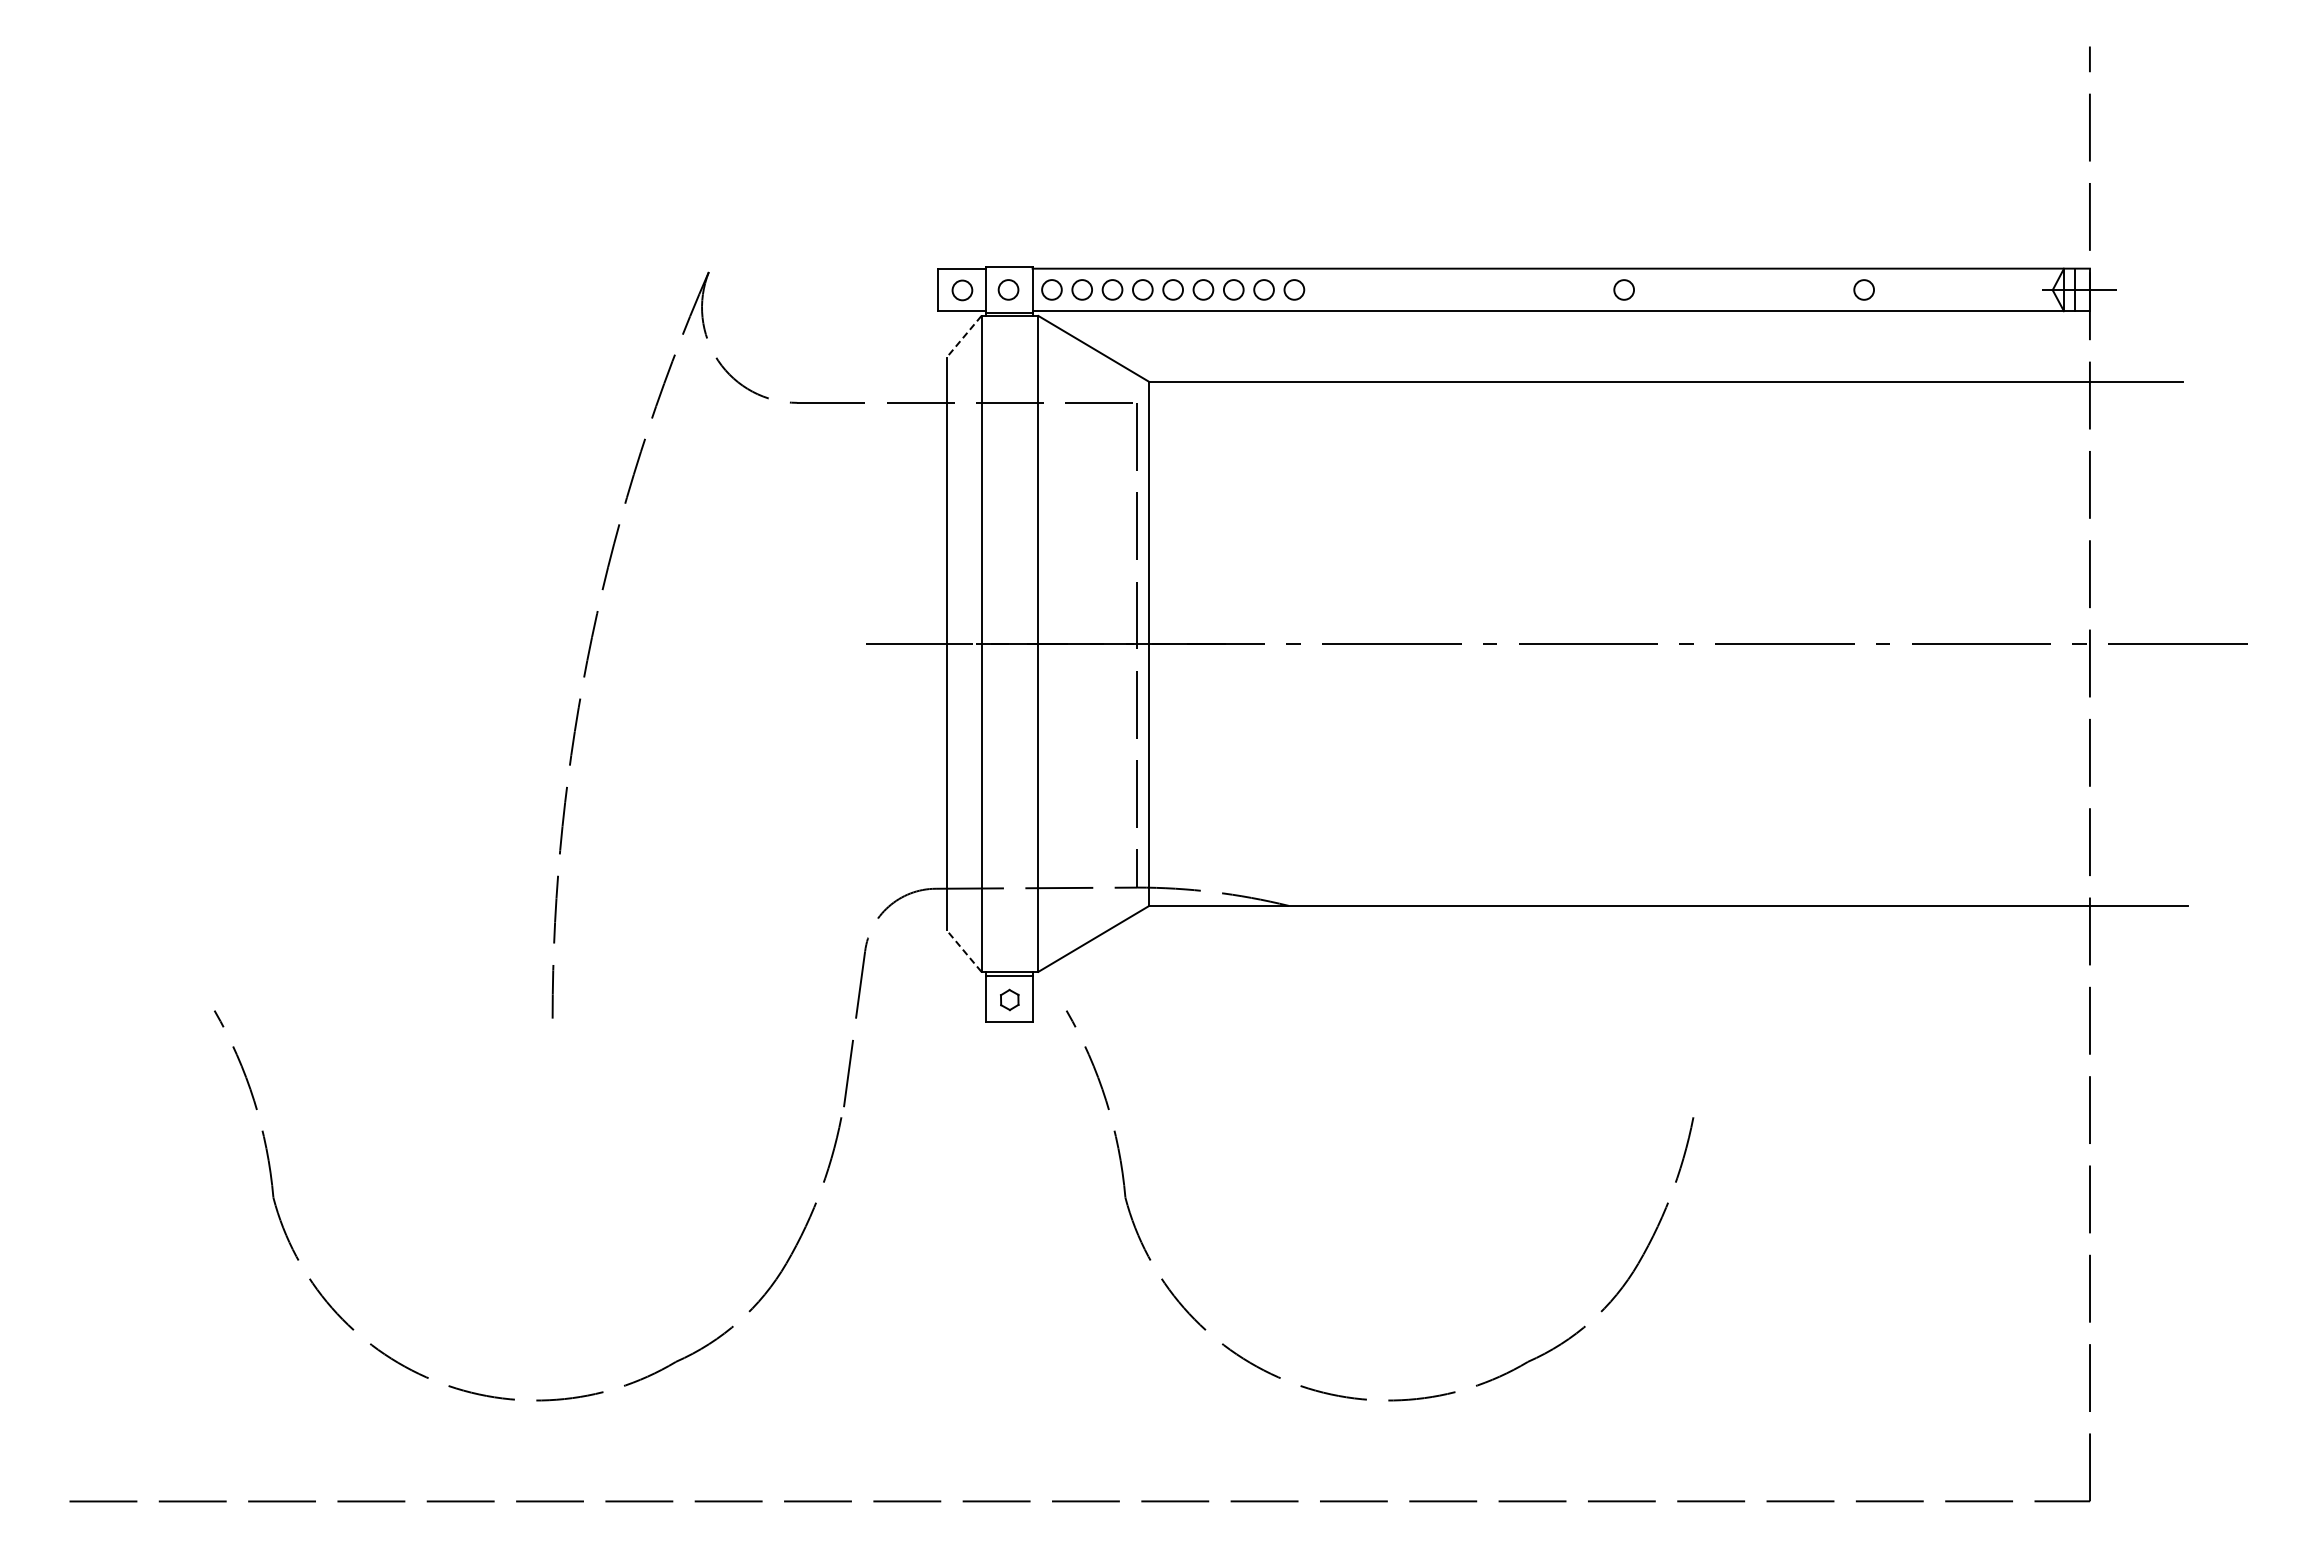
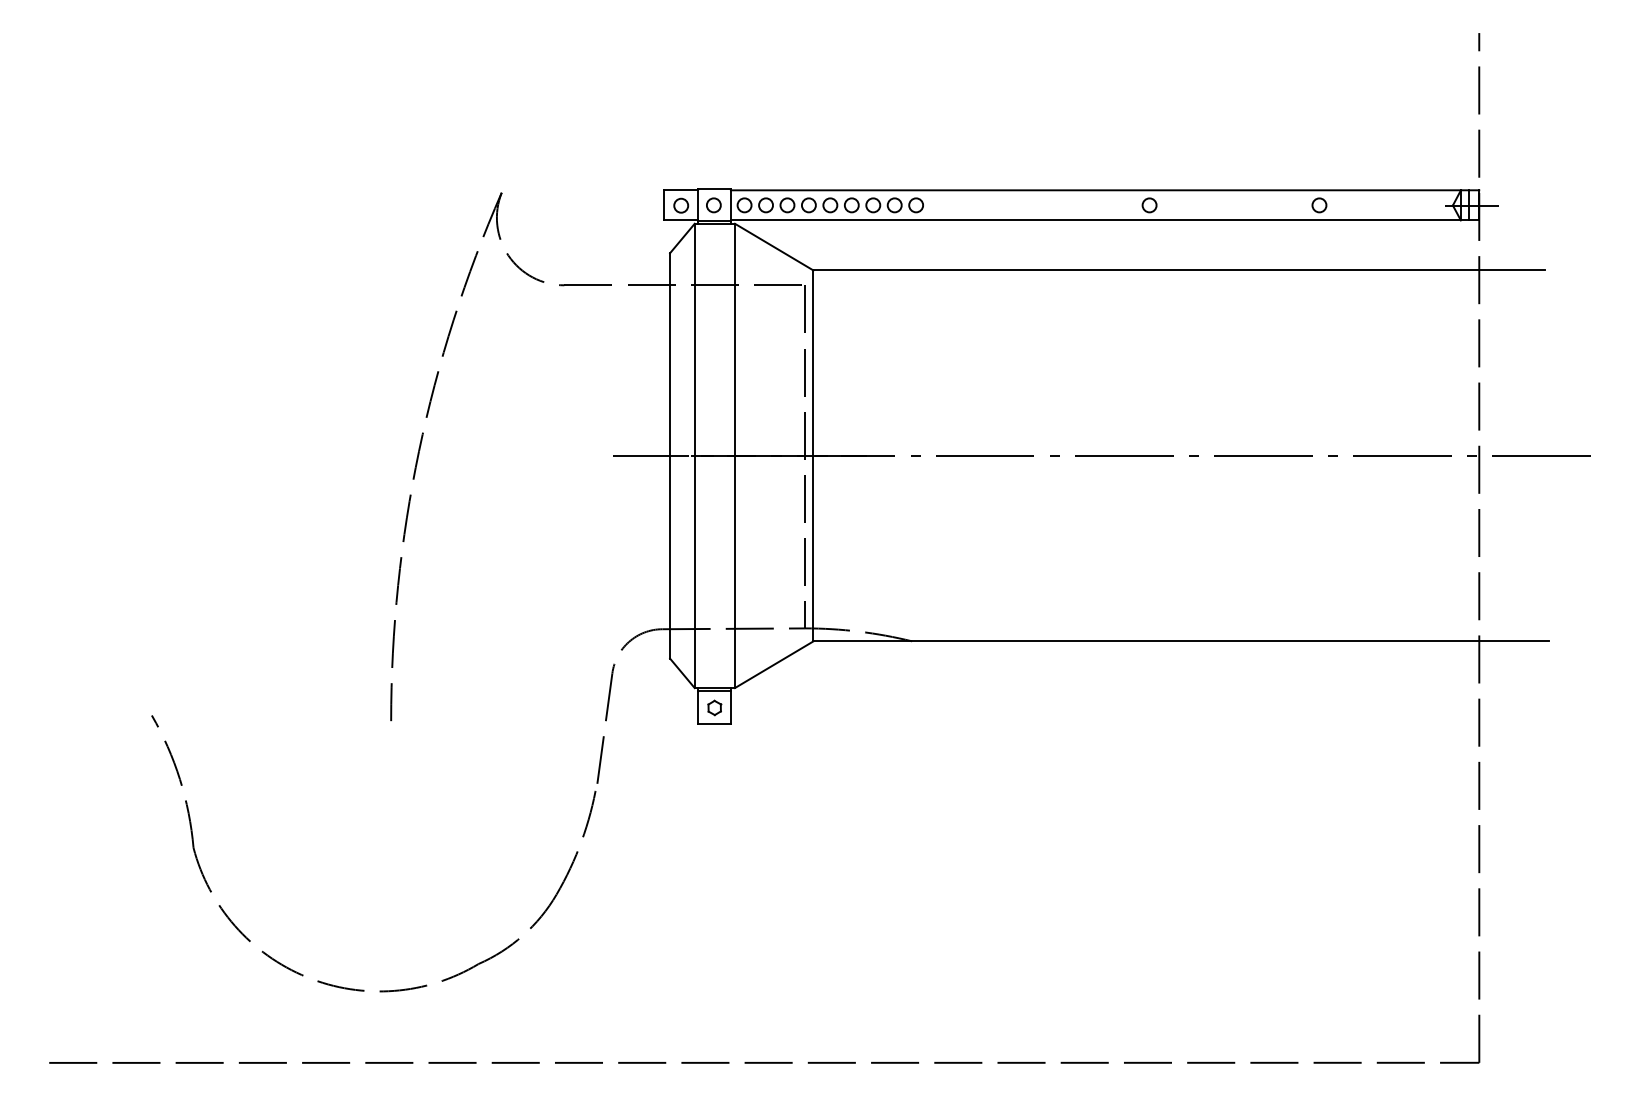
line: (963, 337) -> (681, 239), dashed -> solid
line: (963, 950) -> (681, 672), dashed -> solid
part: (1357, 1397) -> (960, 989), removed

